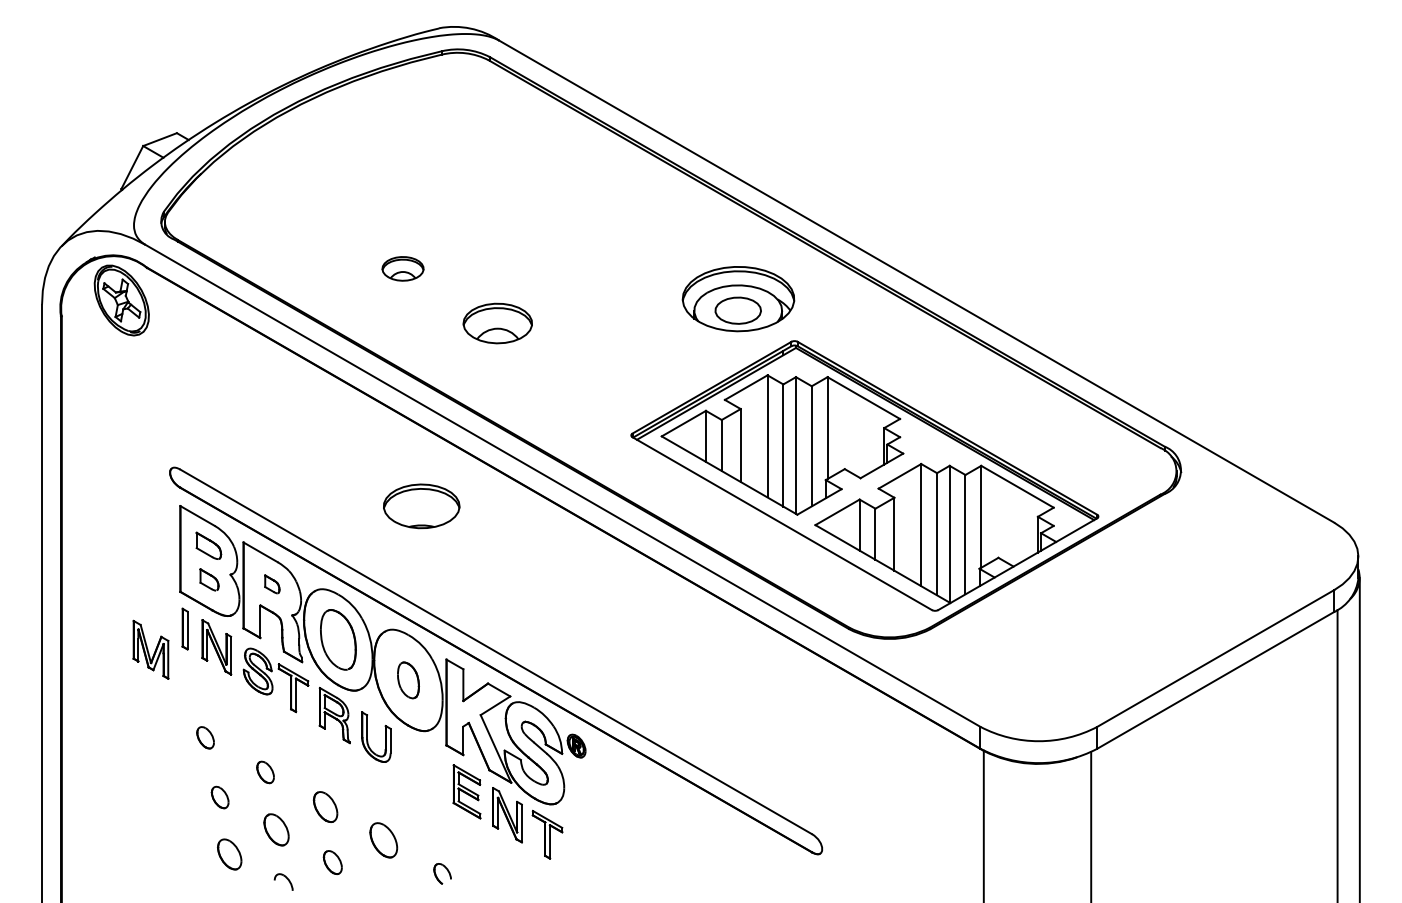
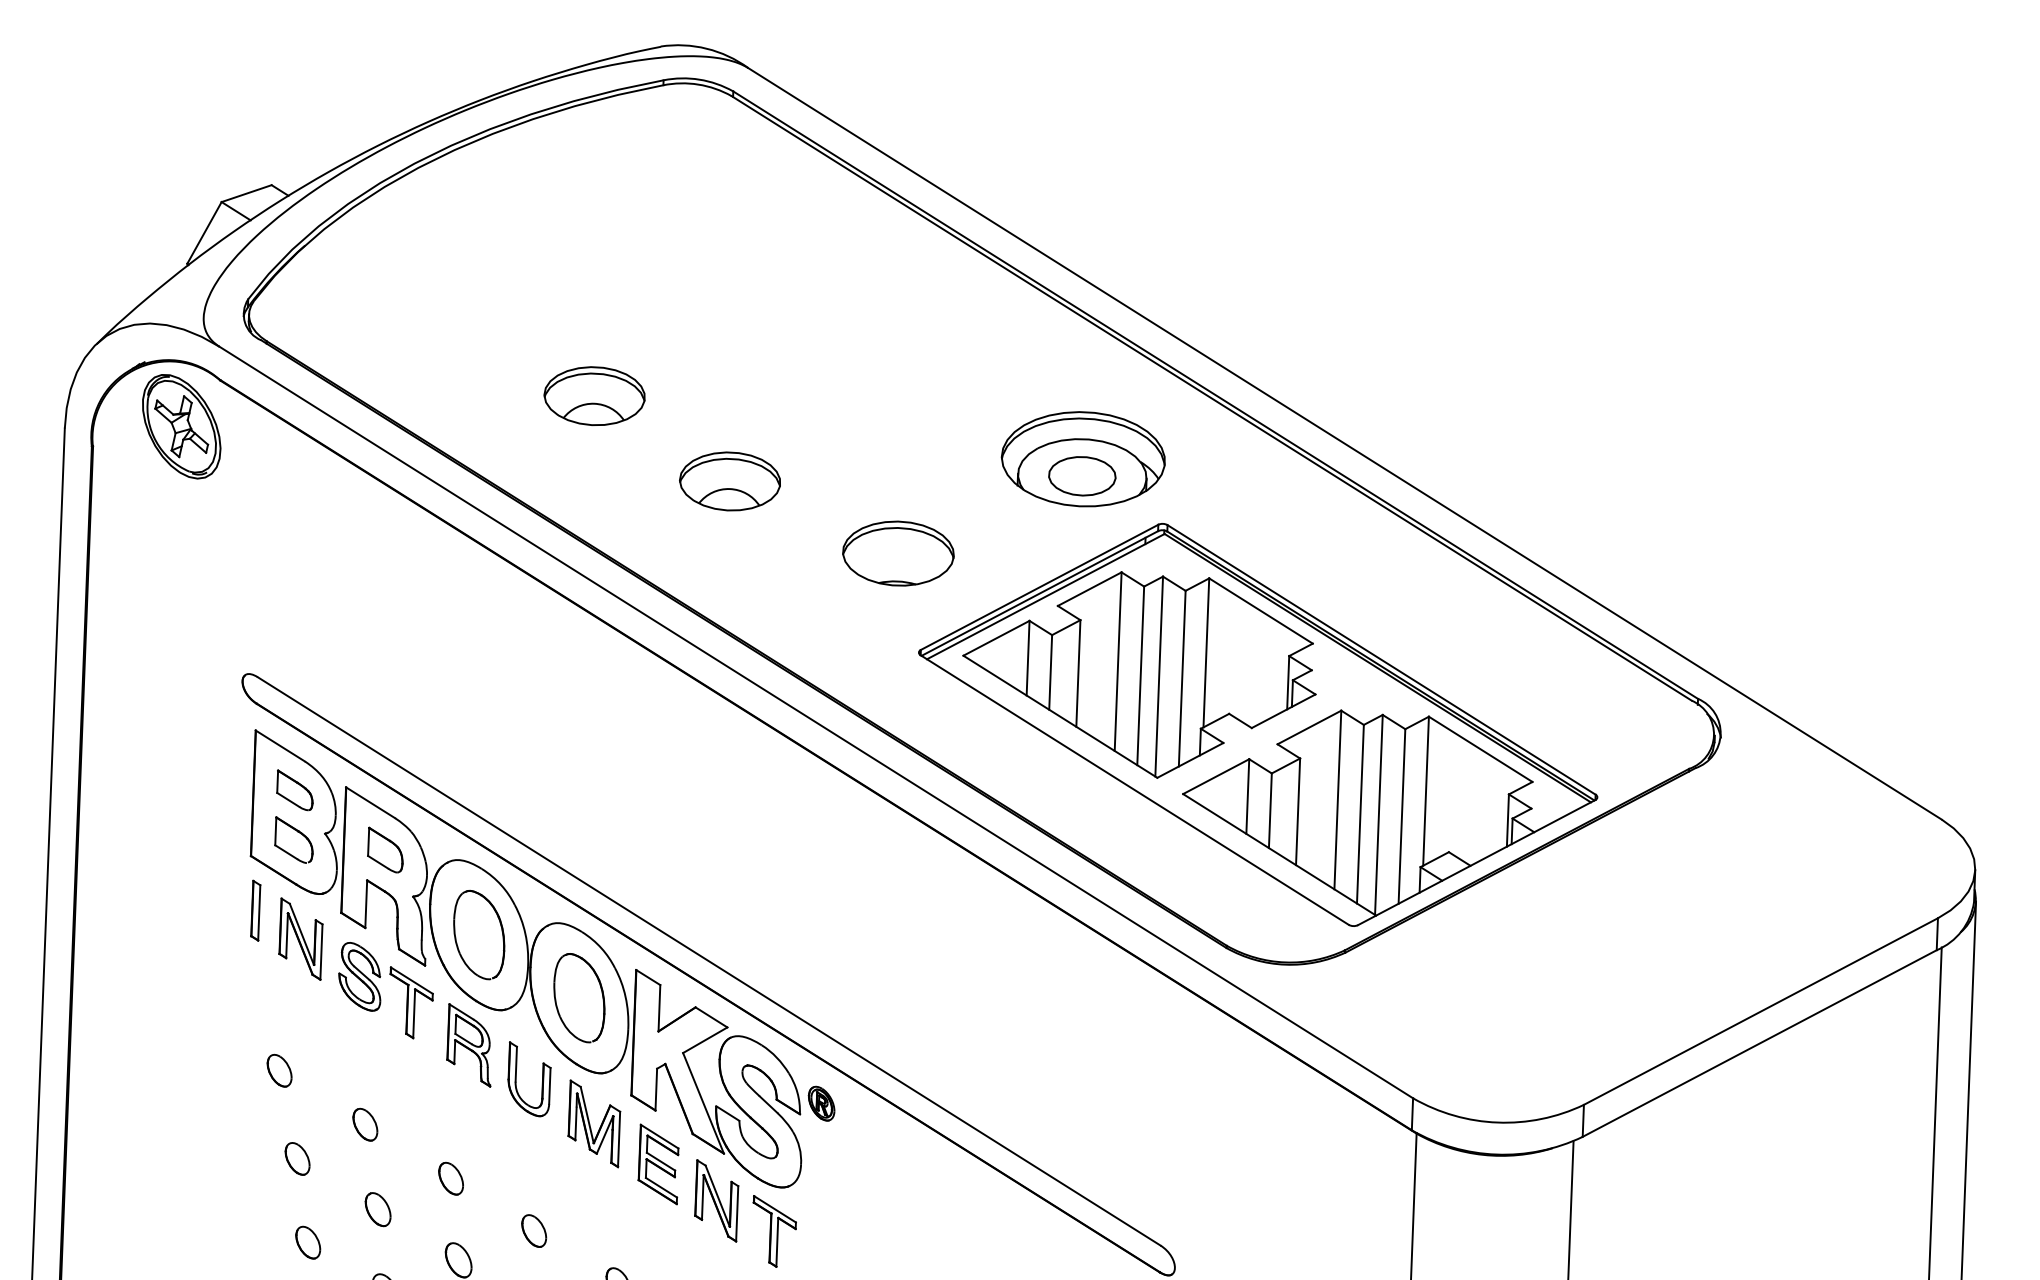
part: (402, 268) -> (593, 395), size x1.67
part: (421, 506) -> (898, 553), moved
part: (209, 579) -> (294, 839), size x1.43
part: (272, 584) -> (386, 850), size x1.67
part: (150, 649) -> (593, 1123), moved
part: (408, 680) -> (579, 998), size x1.67
part: (325, 806) -> (451, 1177), size x0.71
part: (276, 830) -> (378, 1210), size x0.71
part: (383, 840) -> (533, 1230), size x0.62
part: (229, 854) -> (307, 1242), size x0.71

